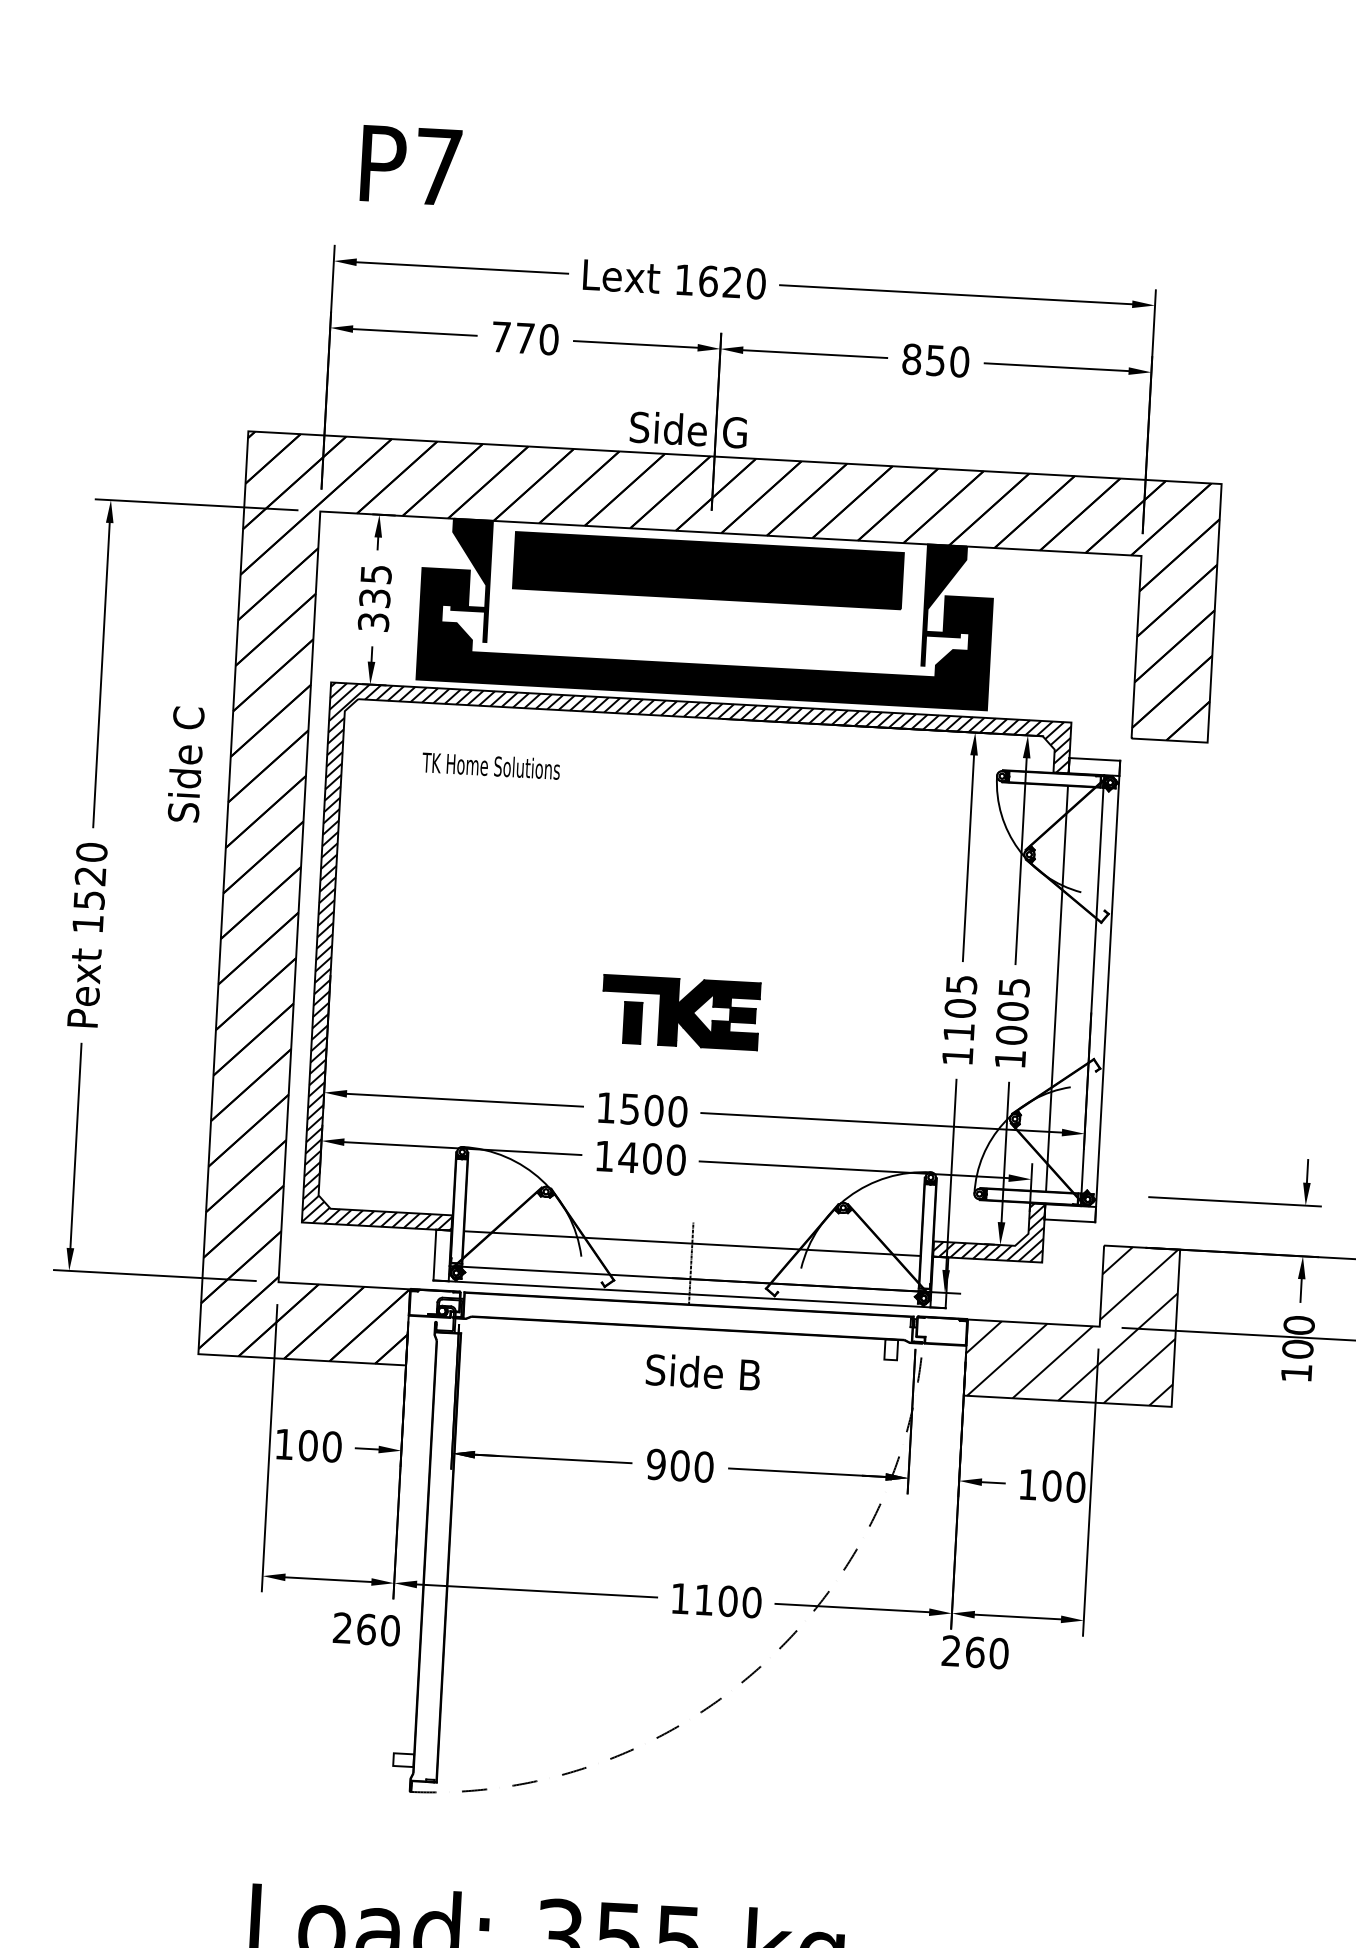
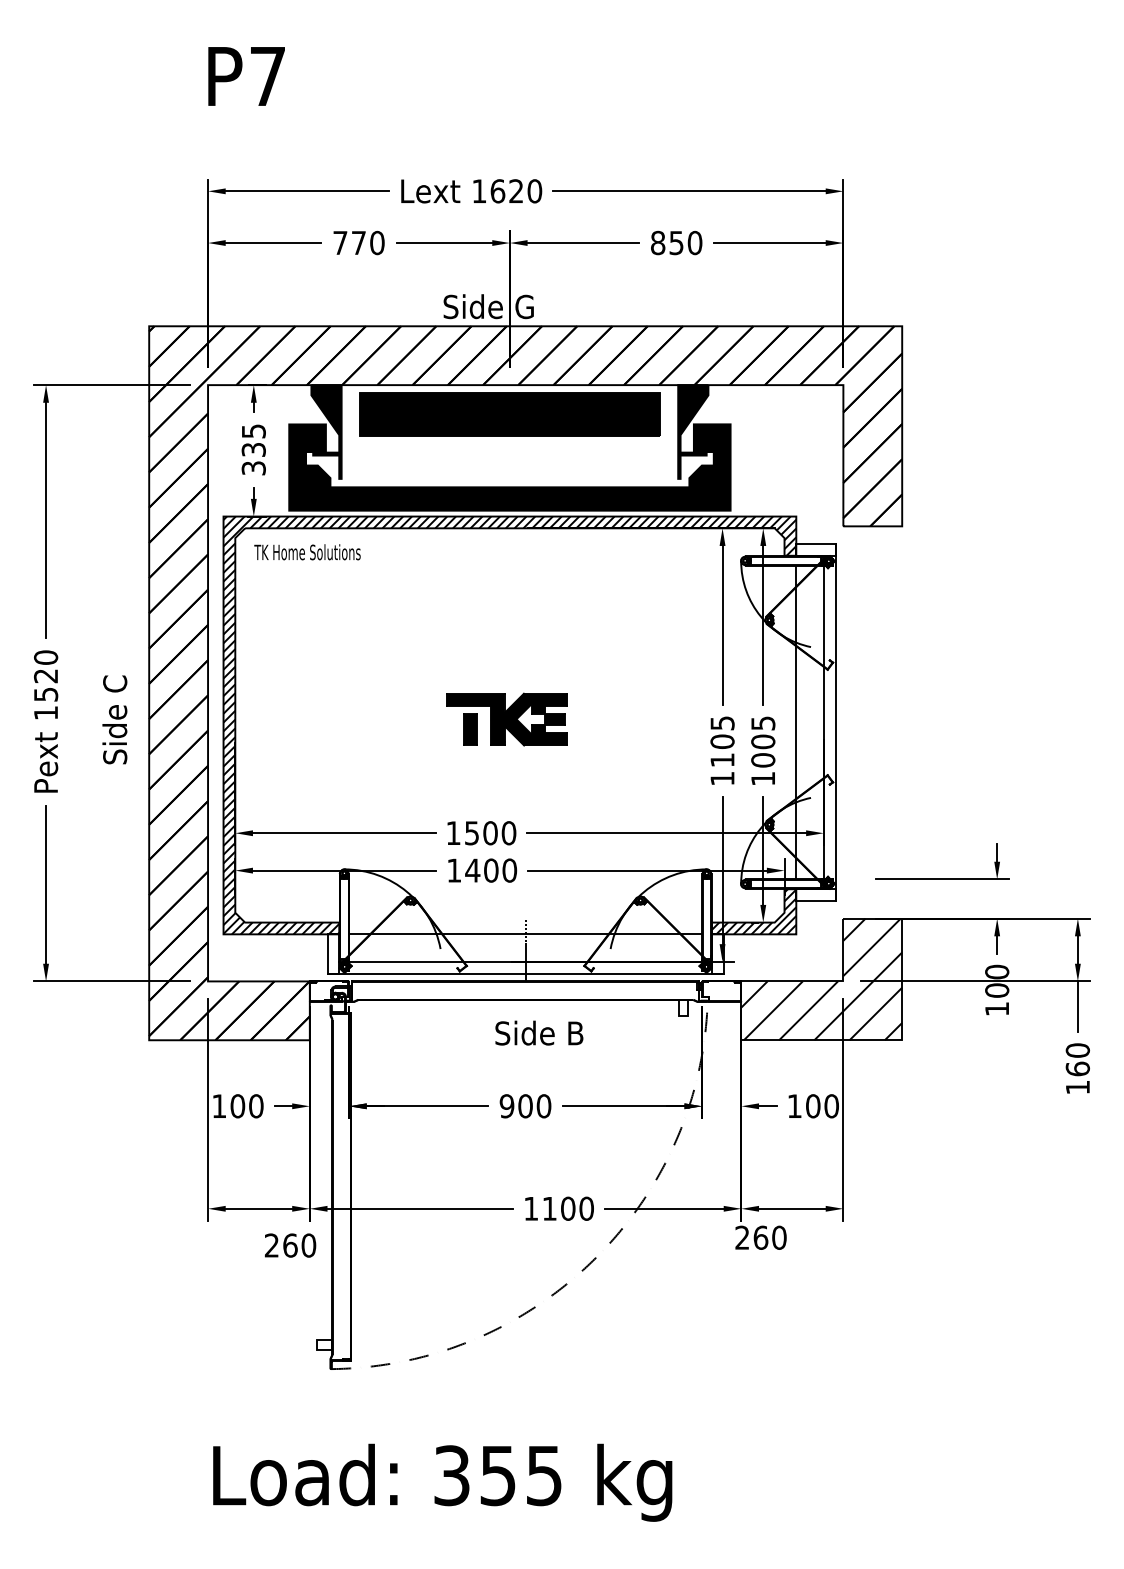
text: (410, 165) -> (246, 76), moved
text: (185, 763) -> (114, 719), moved
text: (491, 766) -> (307, 552), moved
part: (680, 1012) -> (506, 719), moved

